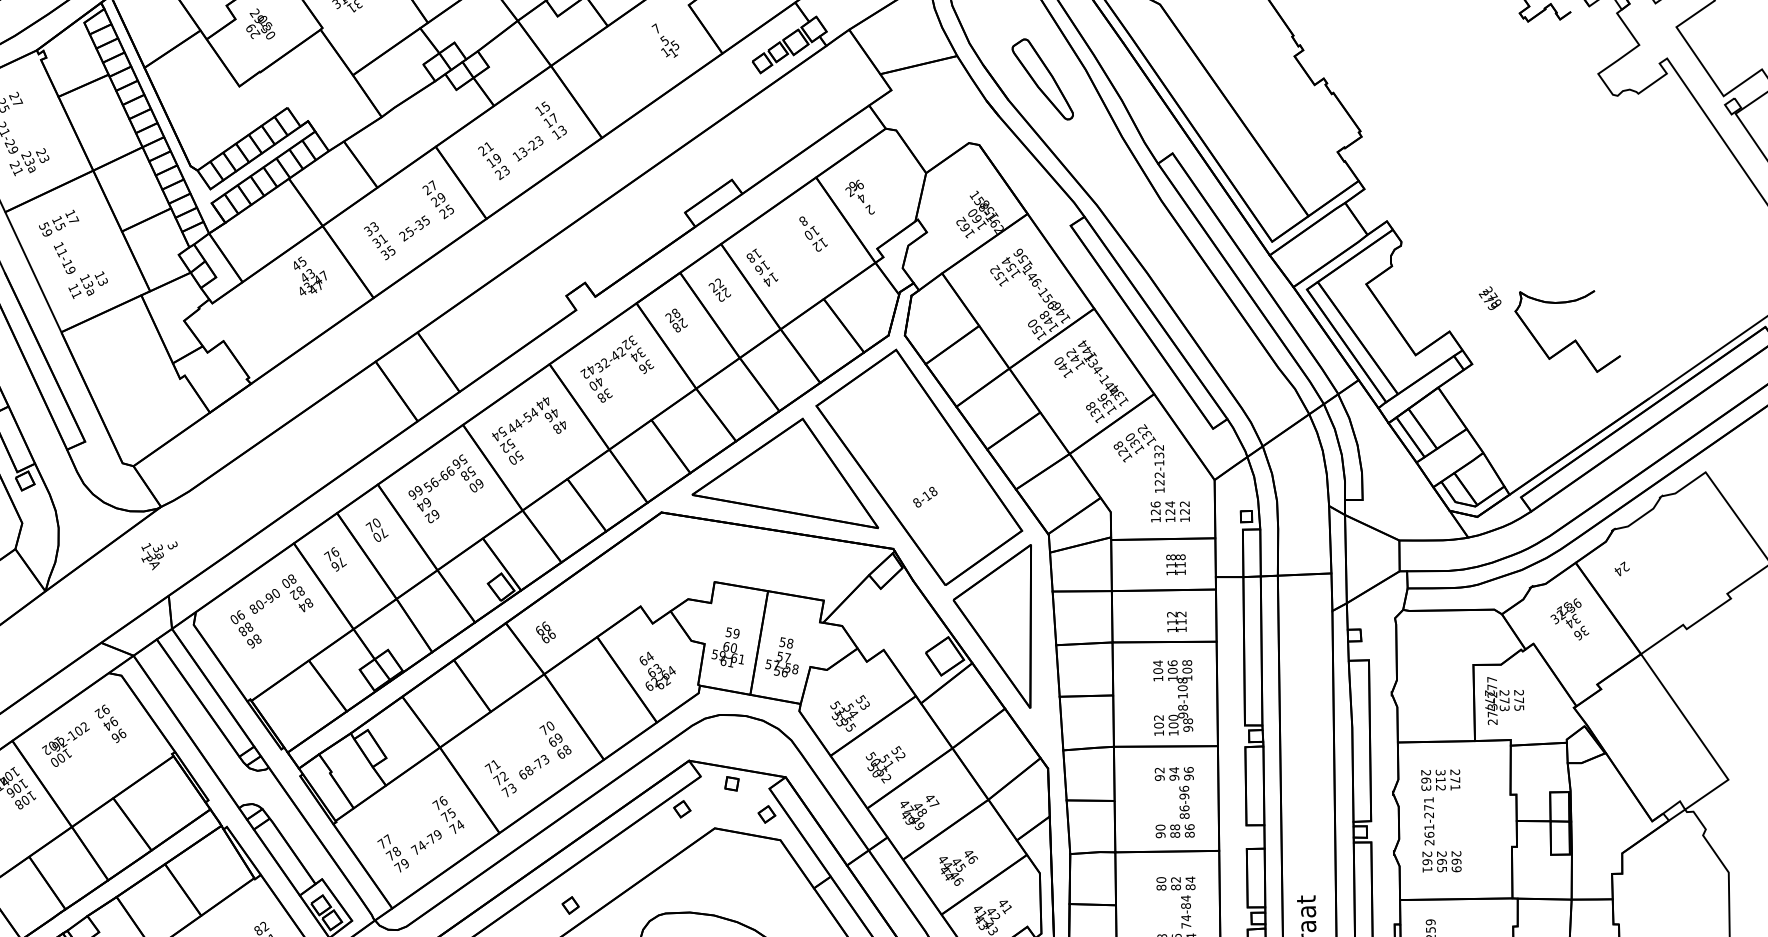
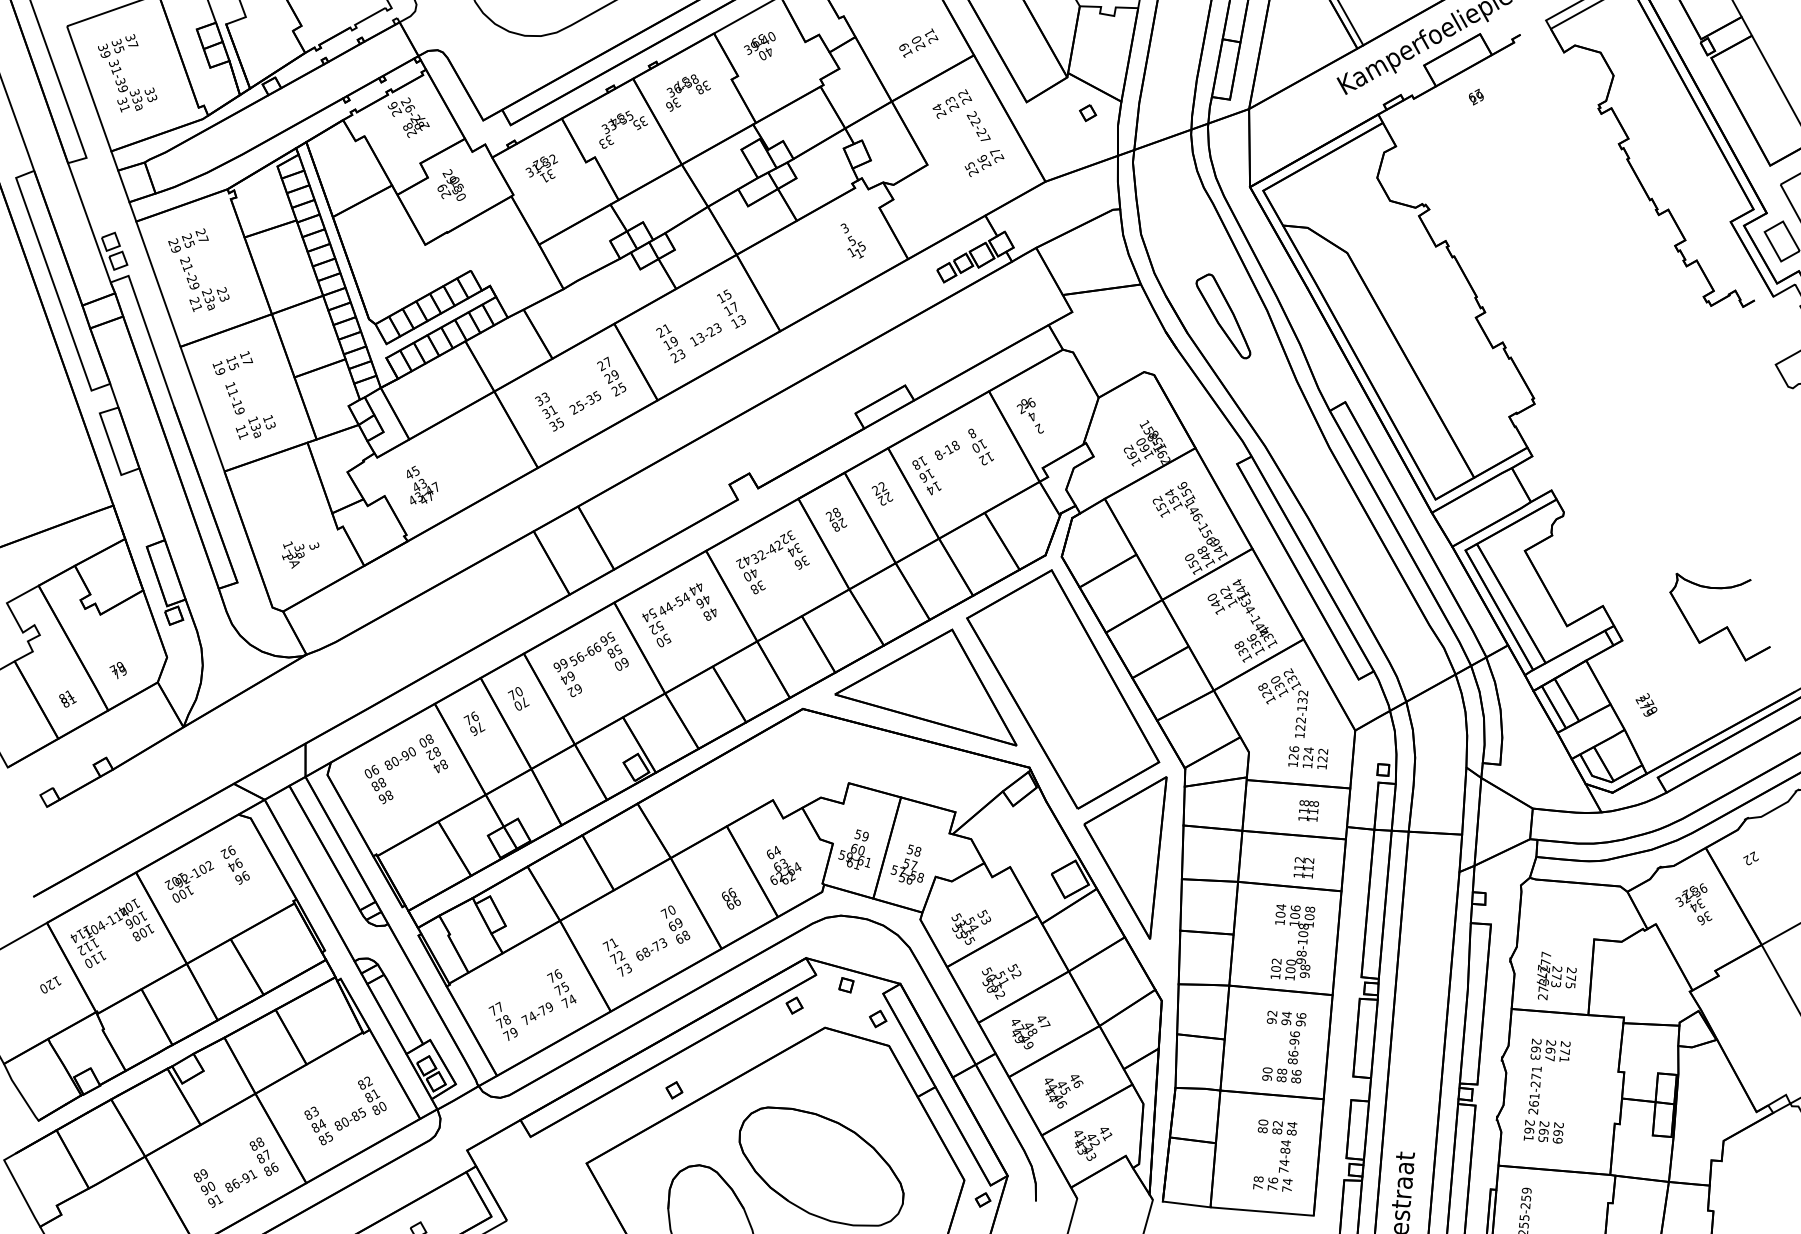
text: (655, 28) -> (844, 227), 7 -> 3
text: (43, 226) -> (217, 364), 59 -> 19
text: (310, 274) -> (422, 484), moved
text: (1490, 297) -> (1646, 704), moved
text: (924, 496) -> (946, 449), moved
text: (159, 555) -> (300, 554), moved
text: (1618, 571) -> (1747, 860), 24 -> 22
text: (545, 632) -> (731, 898), moved
text: (1504, 699) -> (1556, 975), moved
text: (1440, 780) -> (1550, 1050), 312 -> 267

